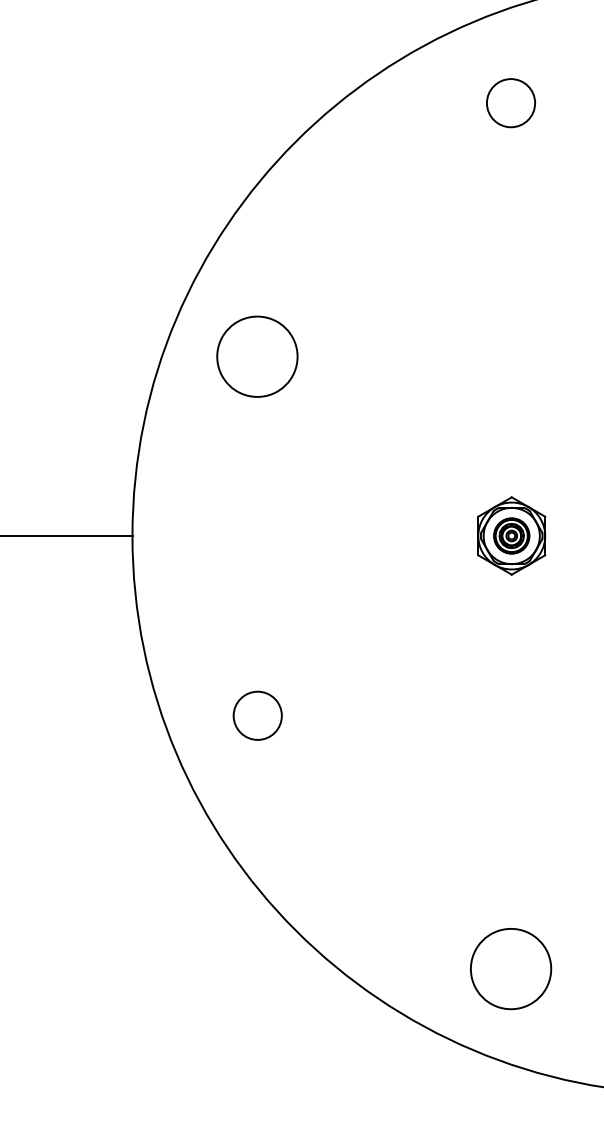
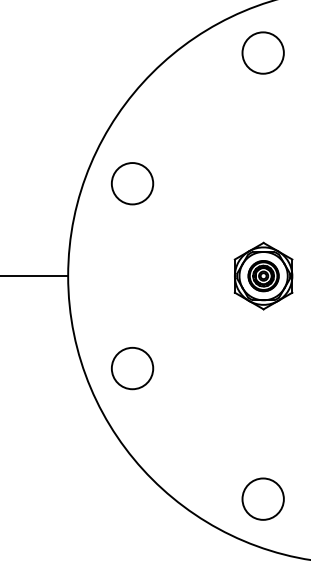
circle: (509, 102) -> (262, 52), size x1.67
part: (511, 534) -> (263, 275), size x1.67
circle: (257, 715) -> (132, 368), size x1.67

